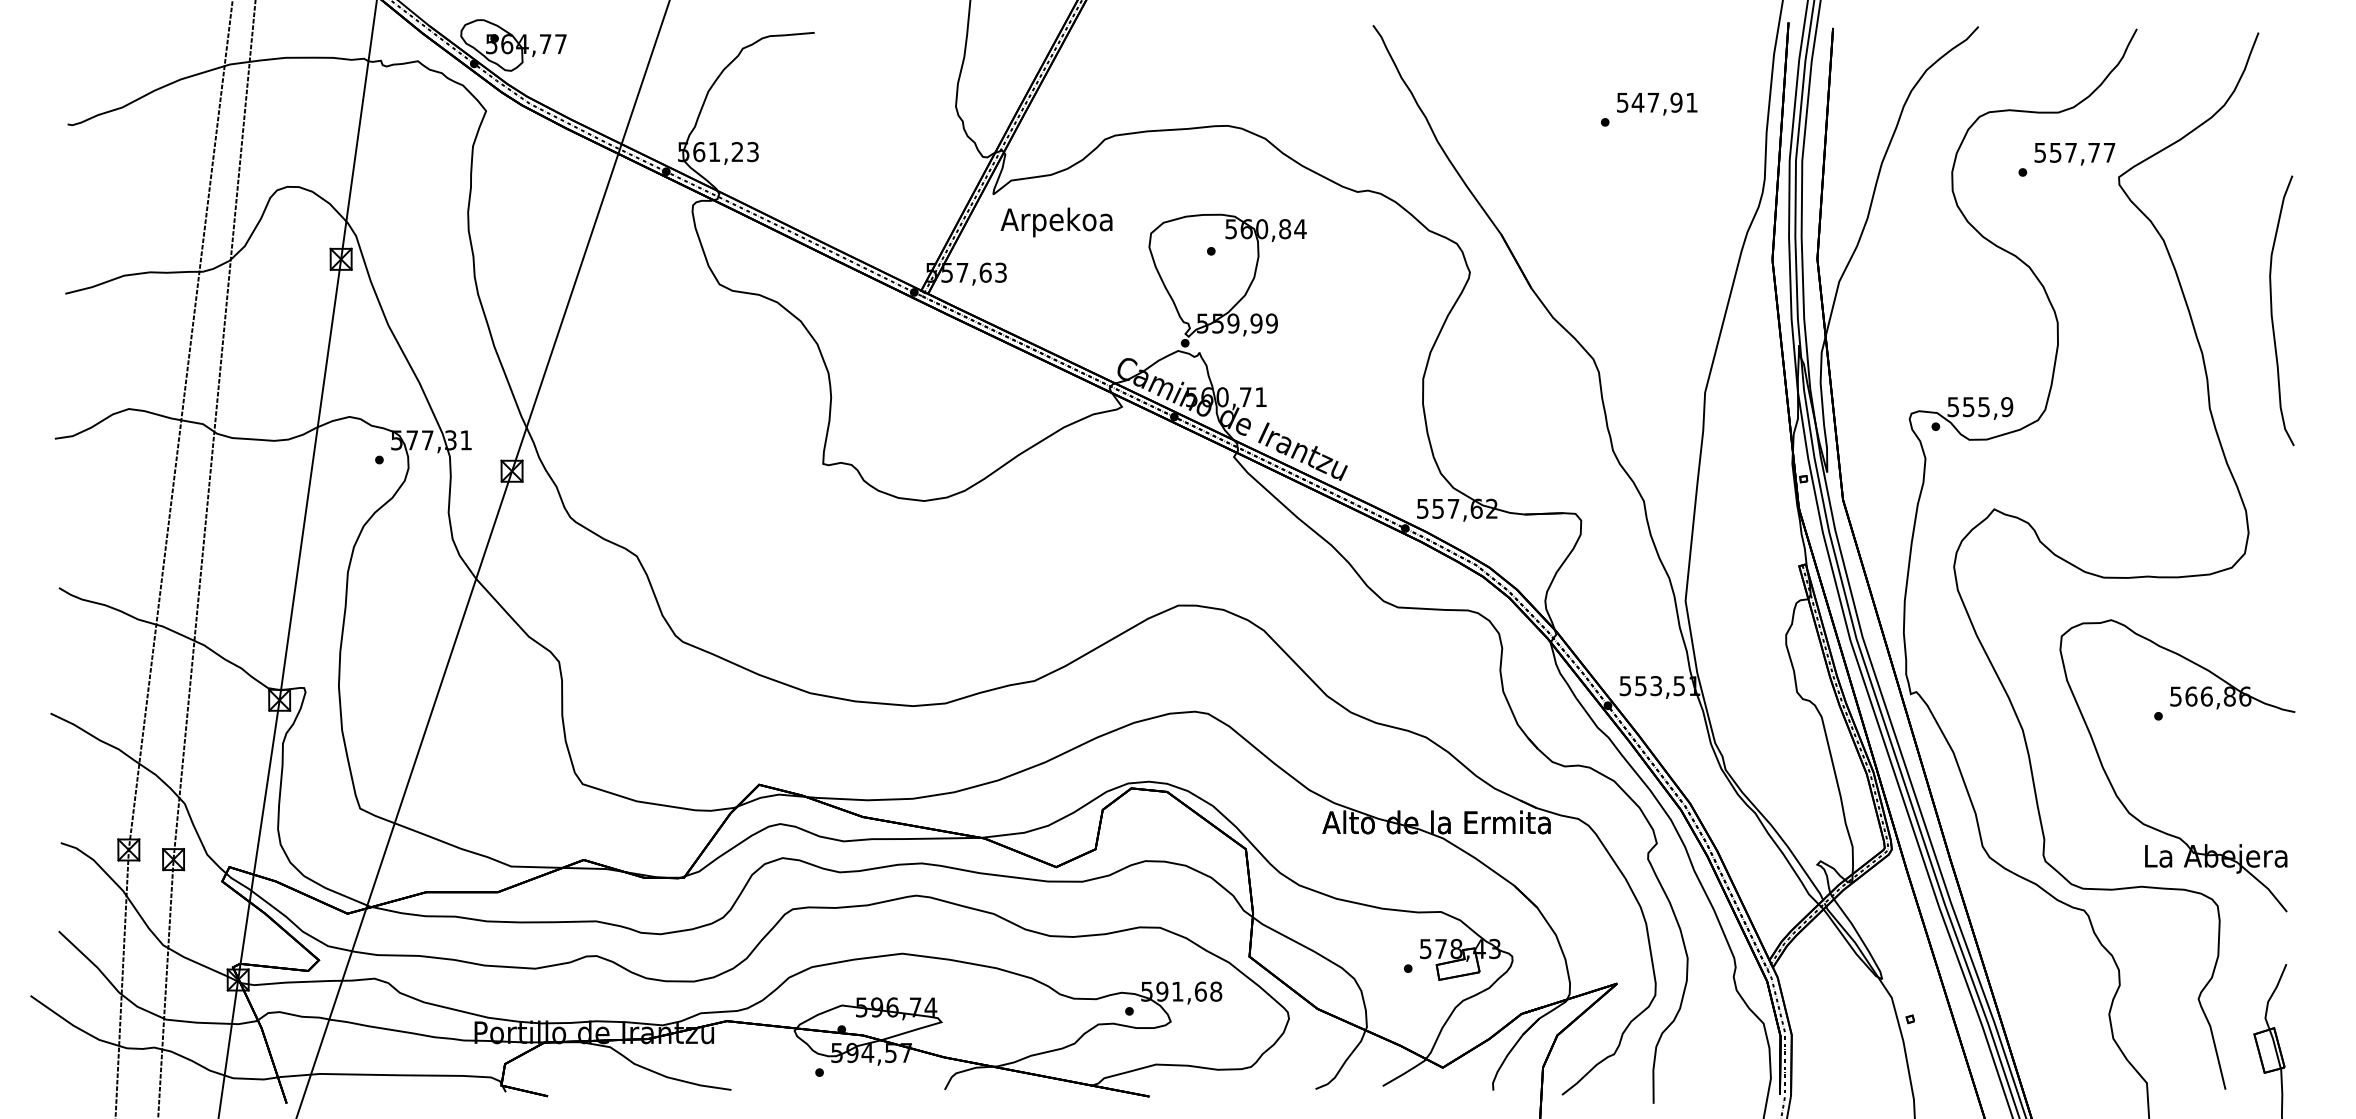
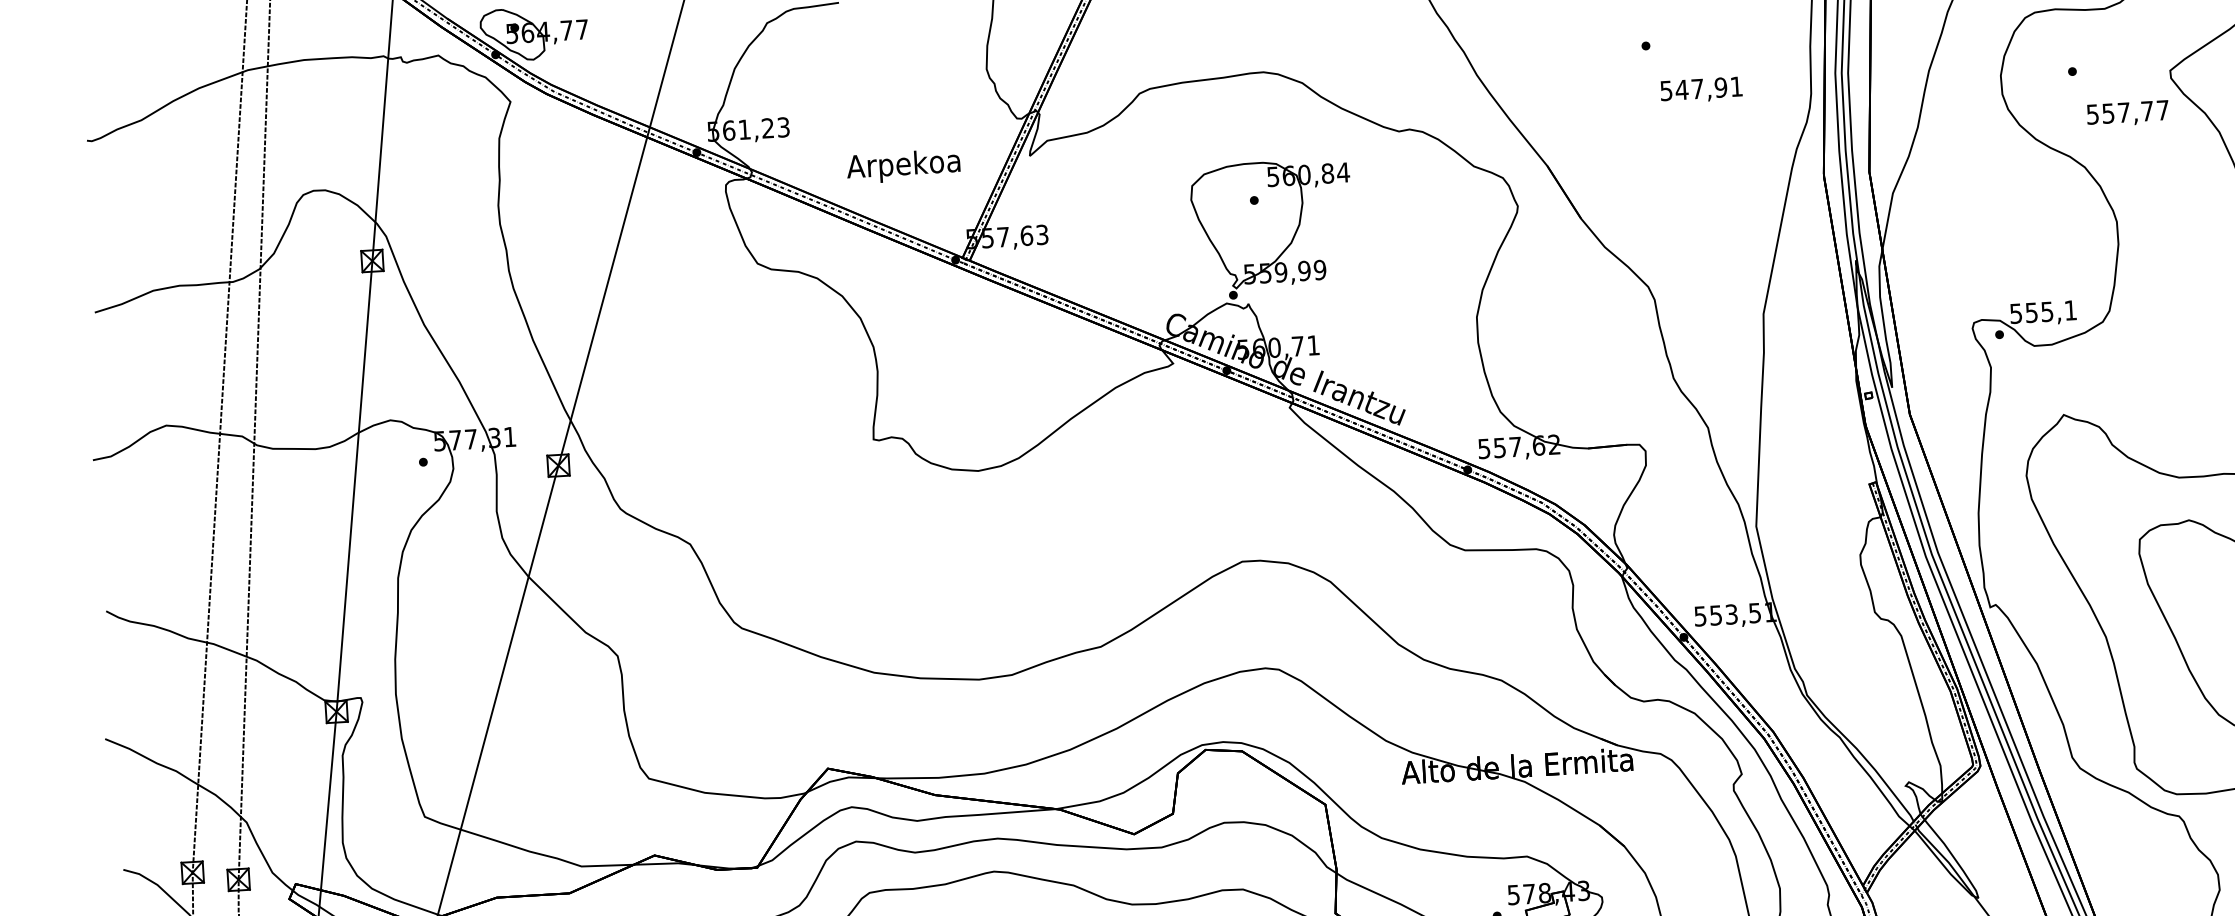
text: (1657, 103) -> (1701, 89), moved
text: (2074, 154) -> (2127, 114), moved
text: (1056, 222) -> (903, 166), moved
text: (2007, 407) -> (2071, 310), 555,9 -> 555,1

